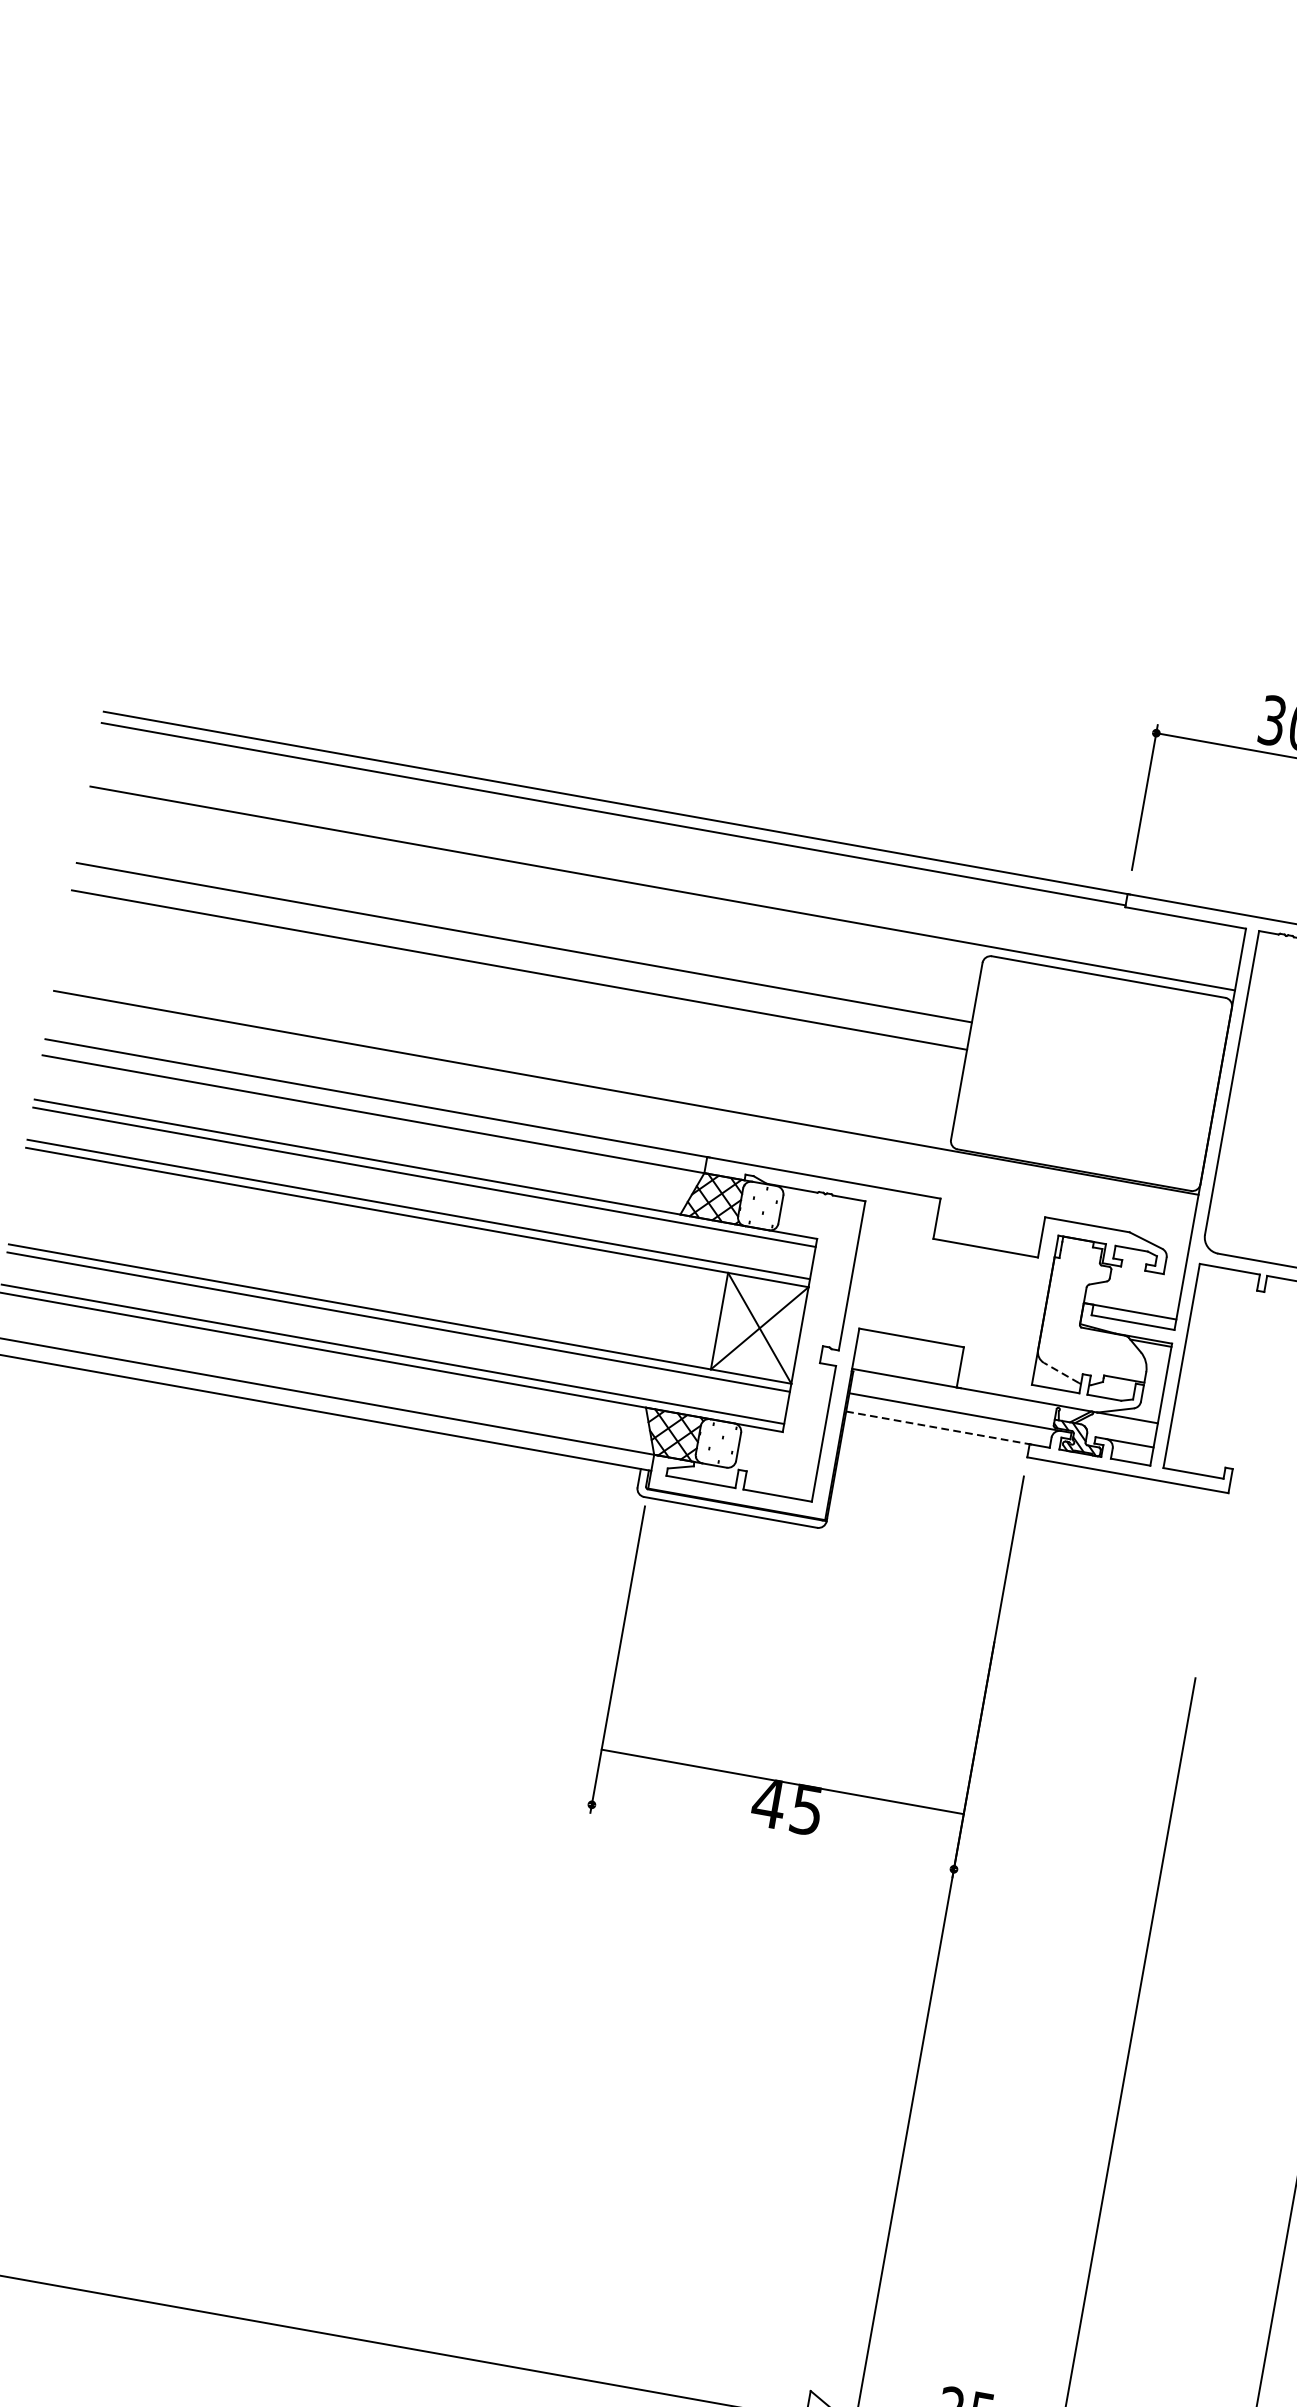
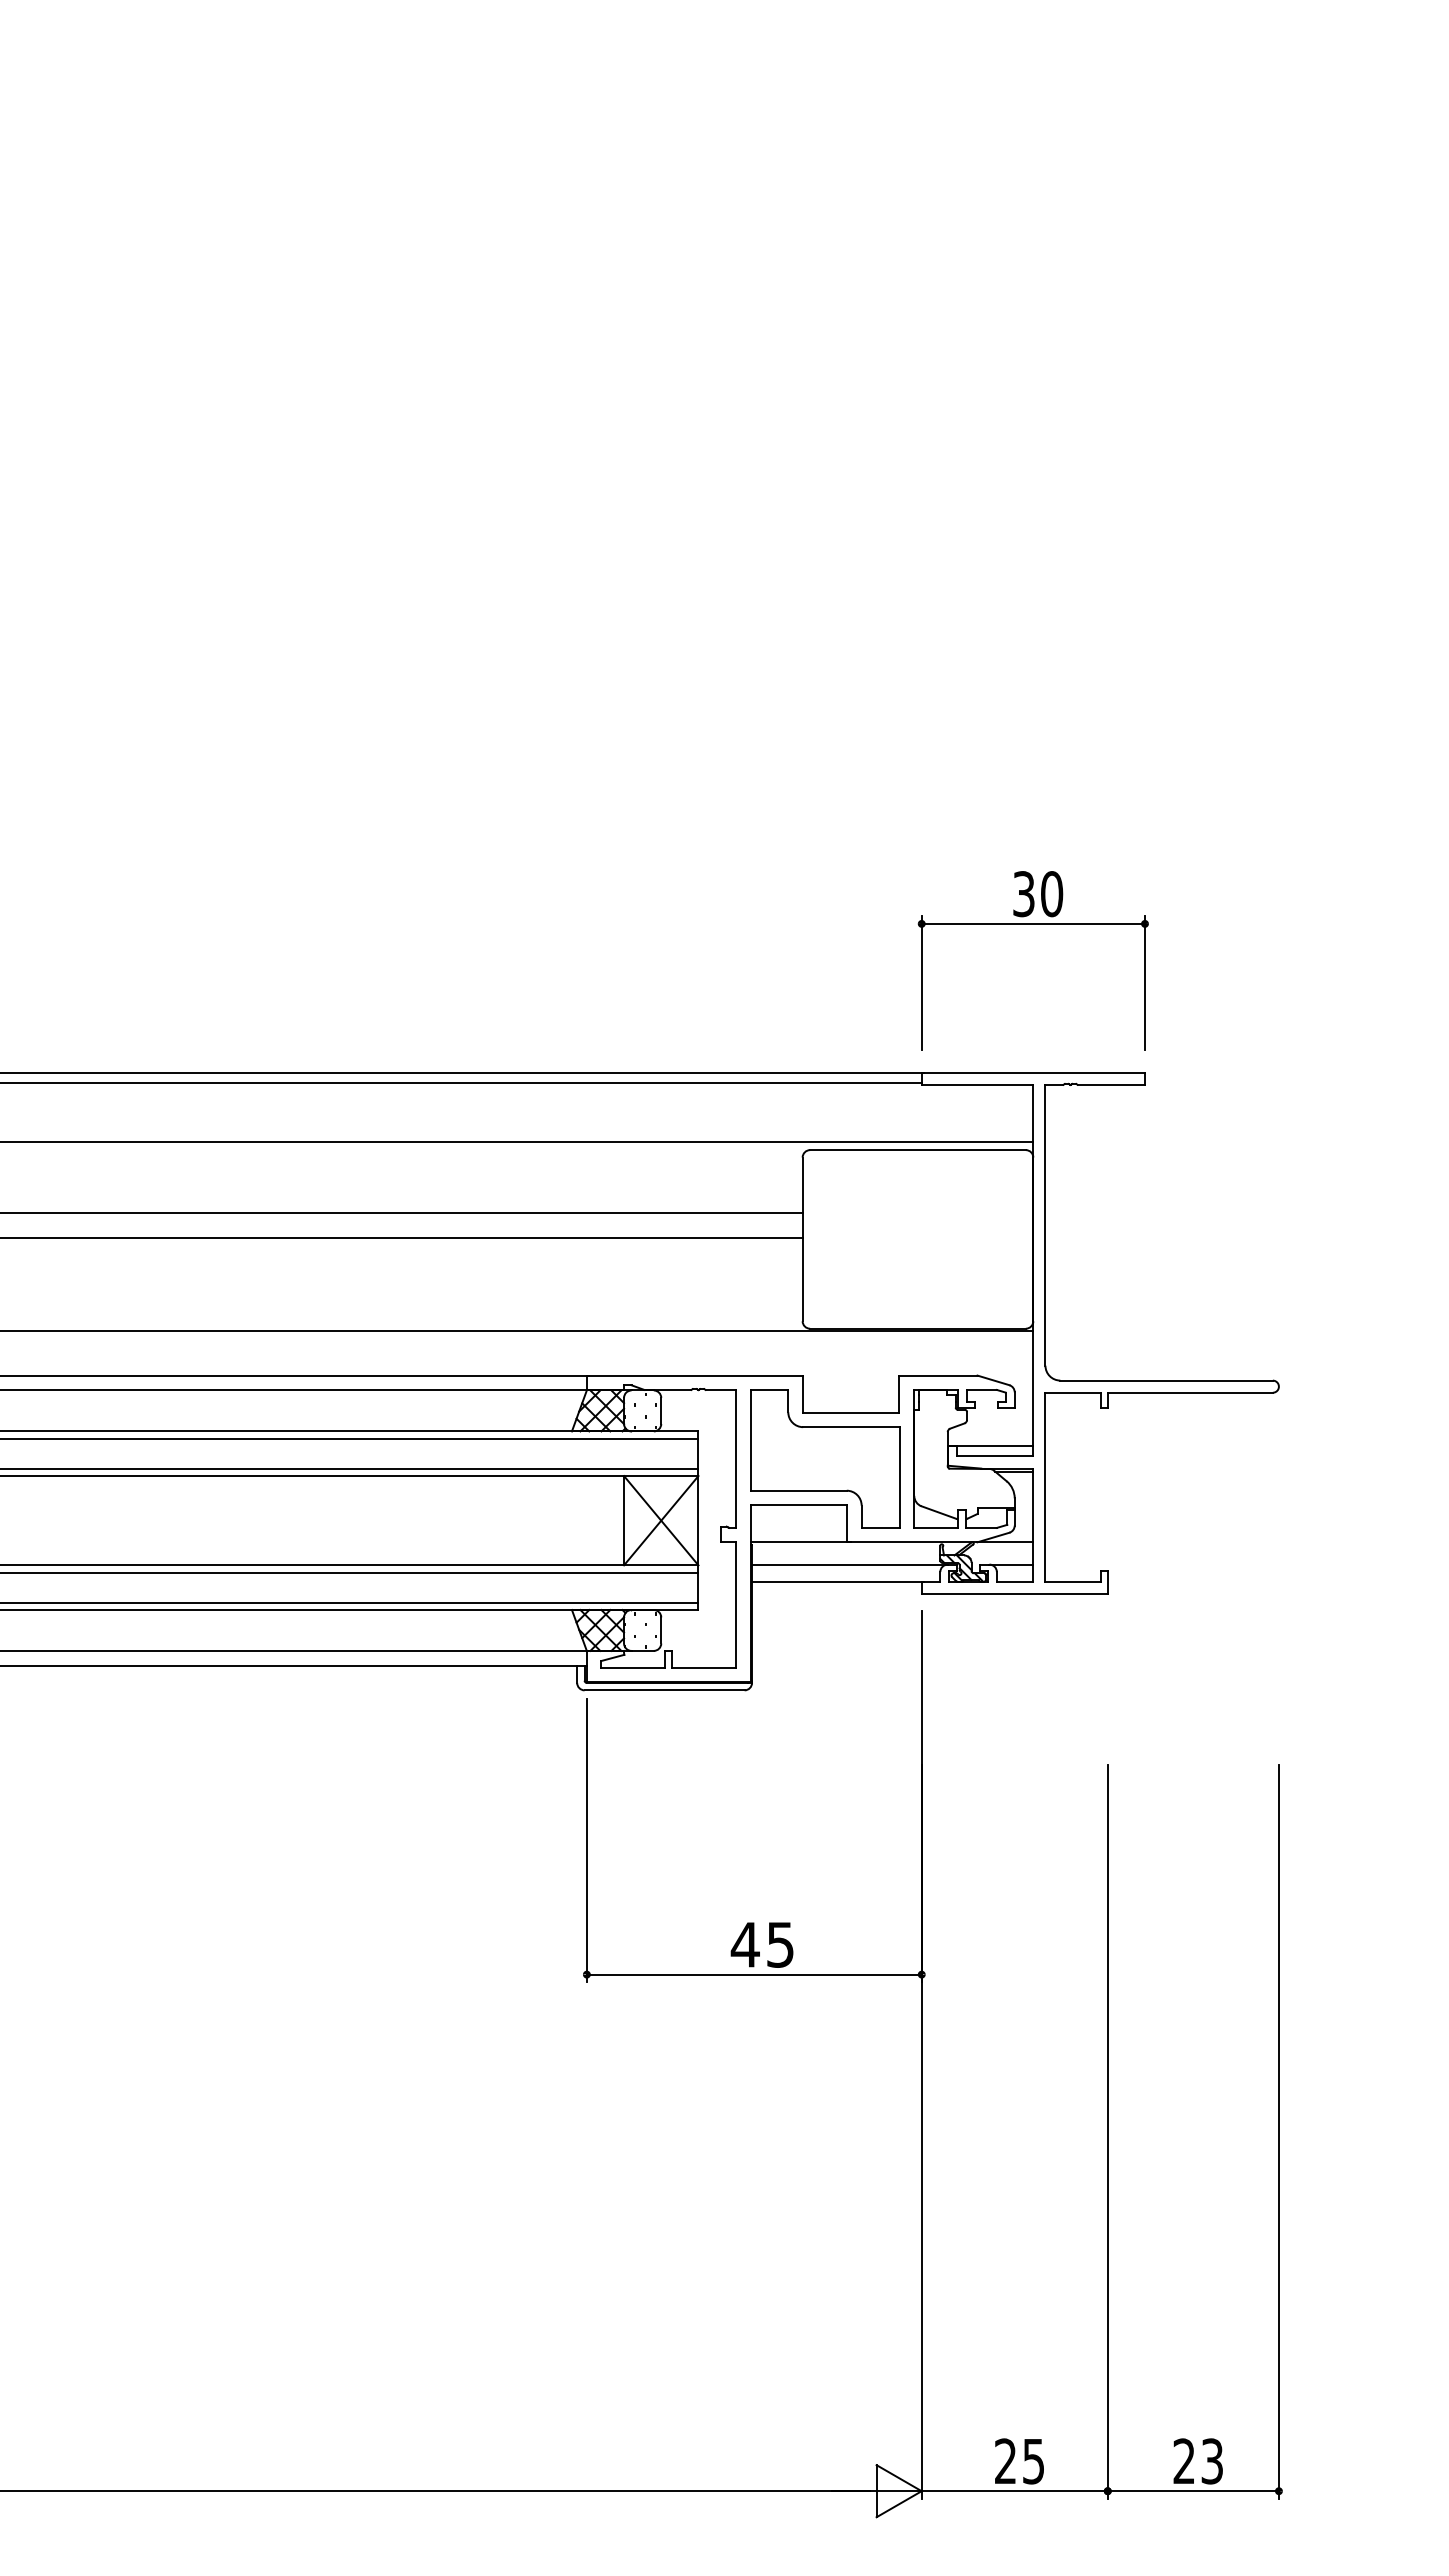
part: (949, 1292) -> (825, 1458), added
line: (1061, 1372) -> (938, 1512), dashed -> solid
line: (938, 1428) -> (837, 1581), dashed -> solid
line: (781, 1781) -> (753, 1974), moved

